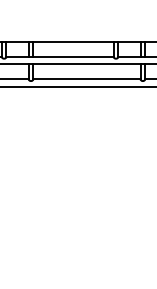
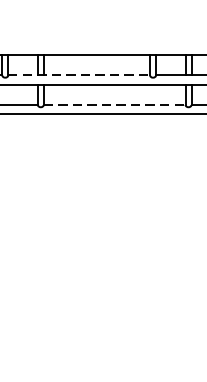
line: (60, 57) -> (79, 76), solid -> dashed
line: (86, 79) -> (114, 105), solid -> dashed

